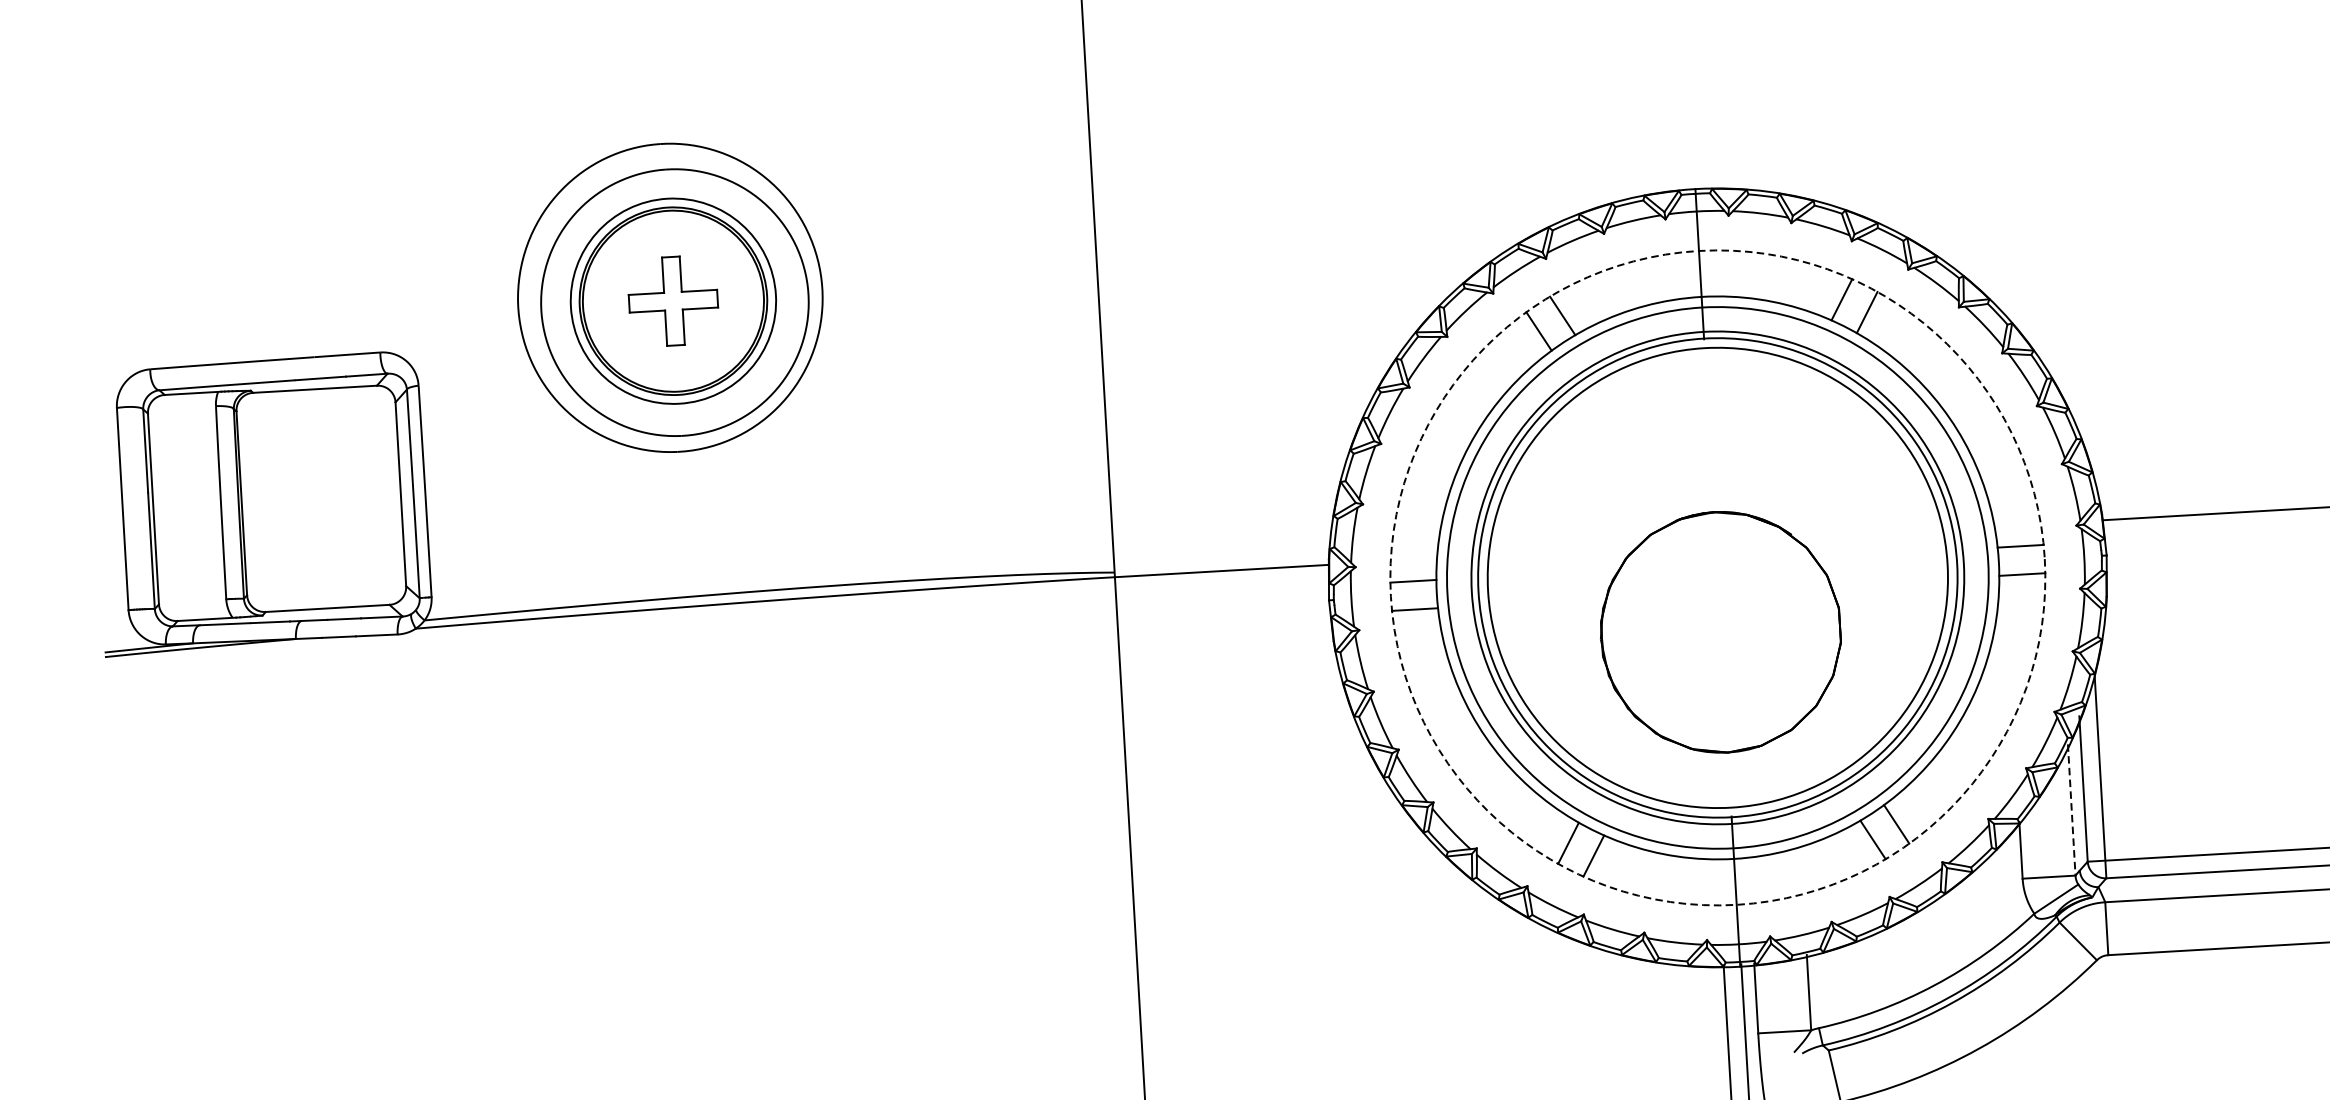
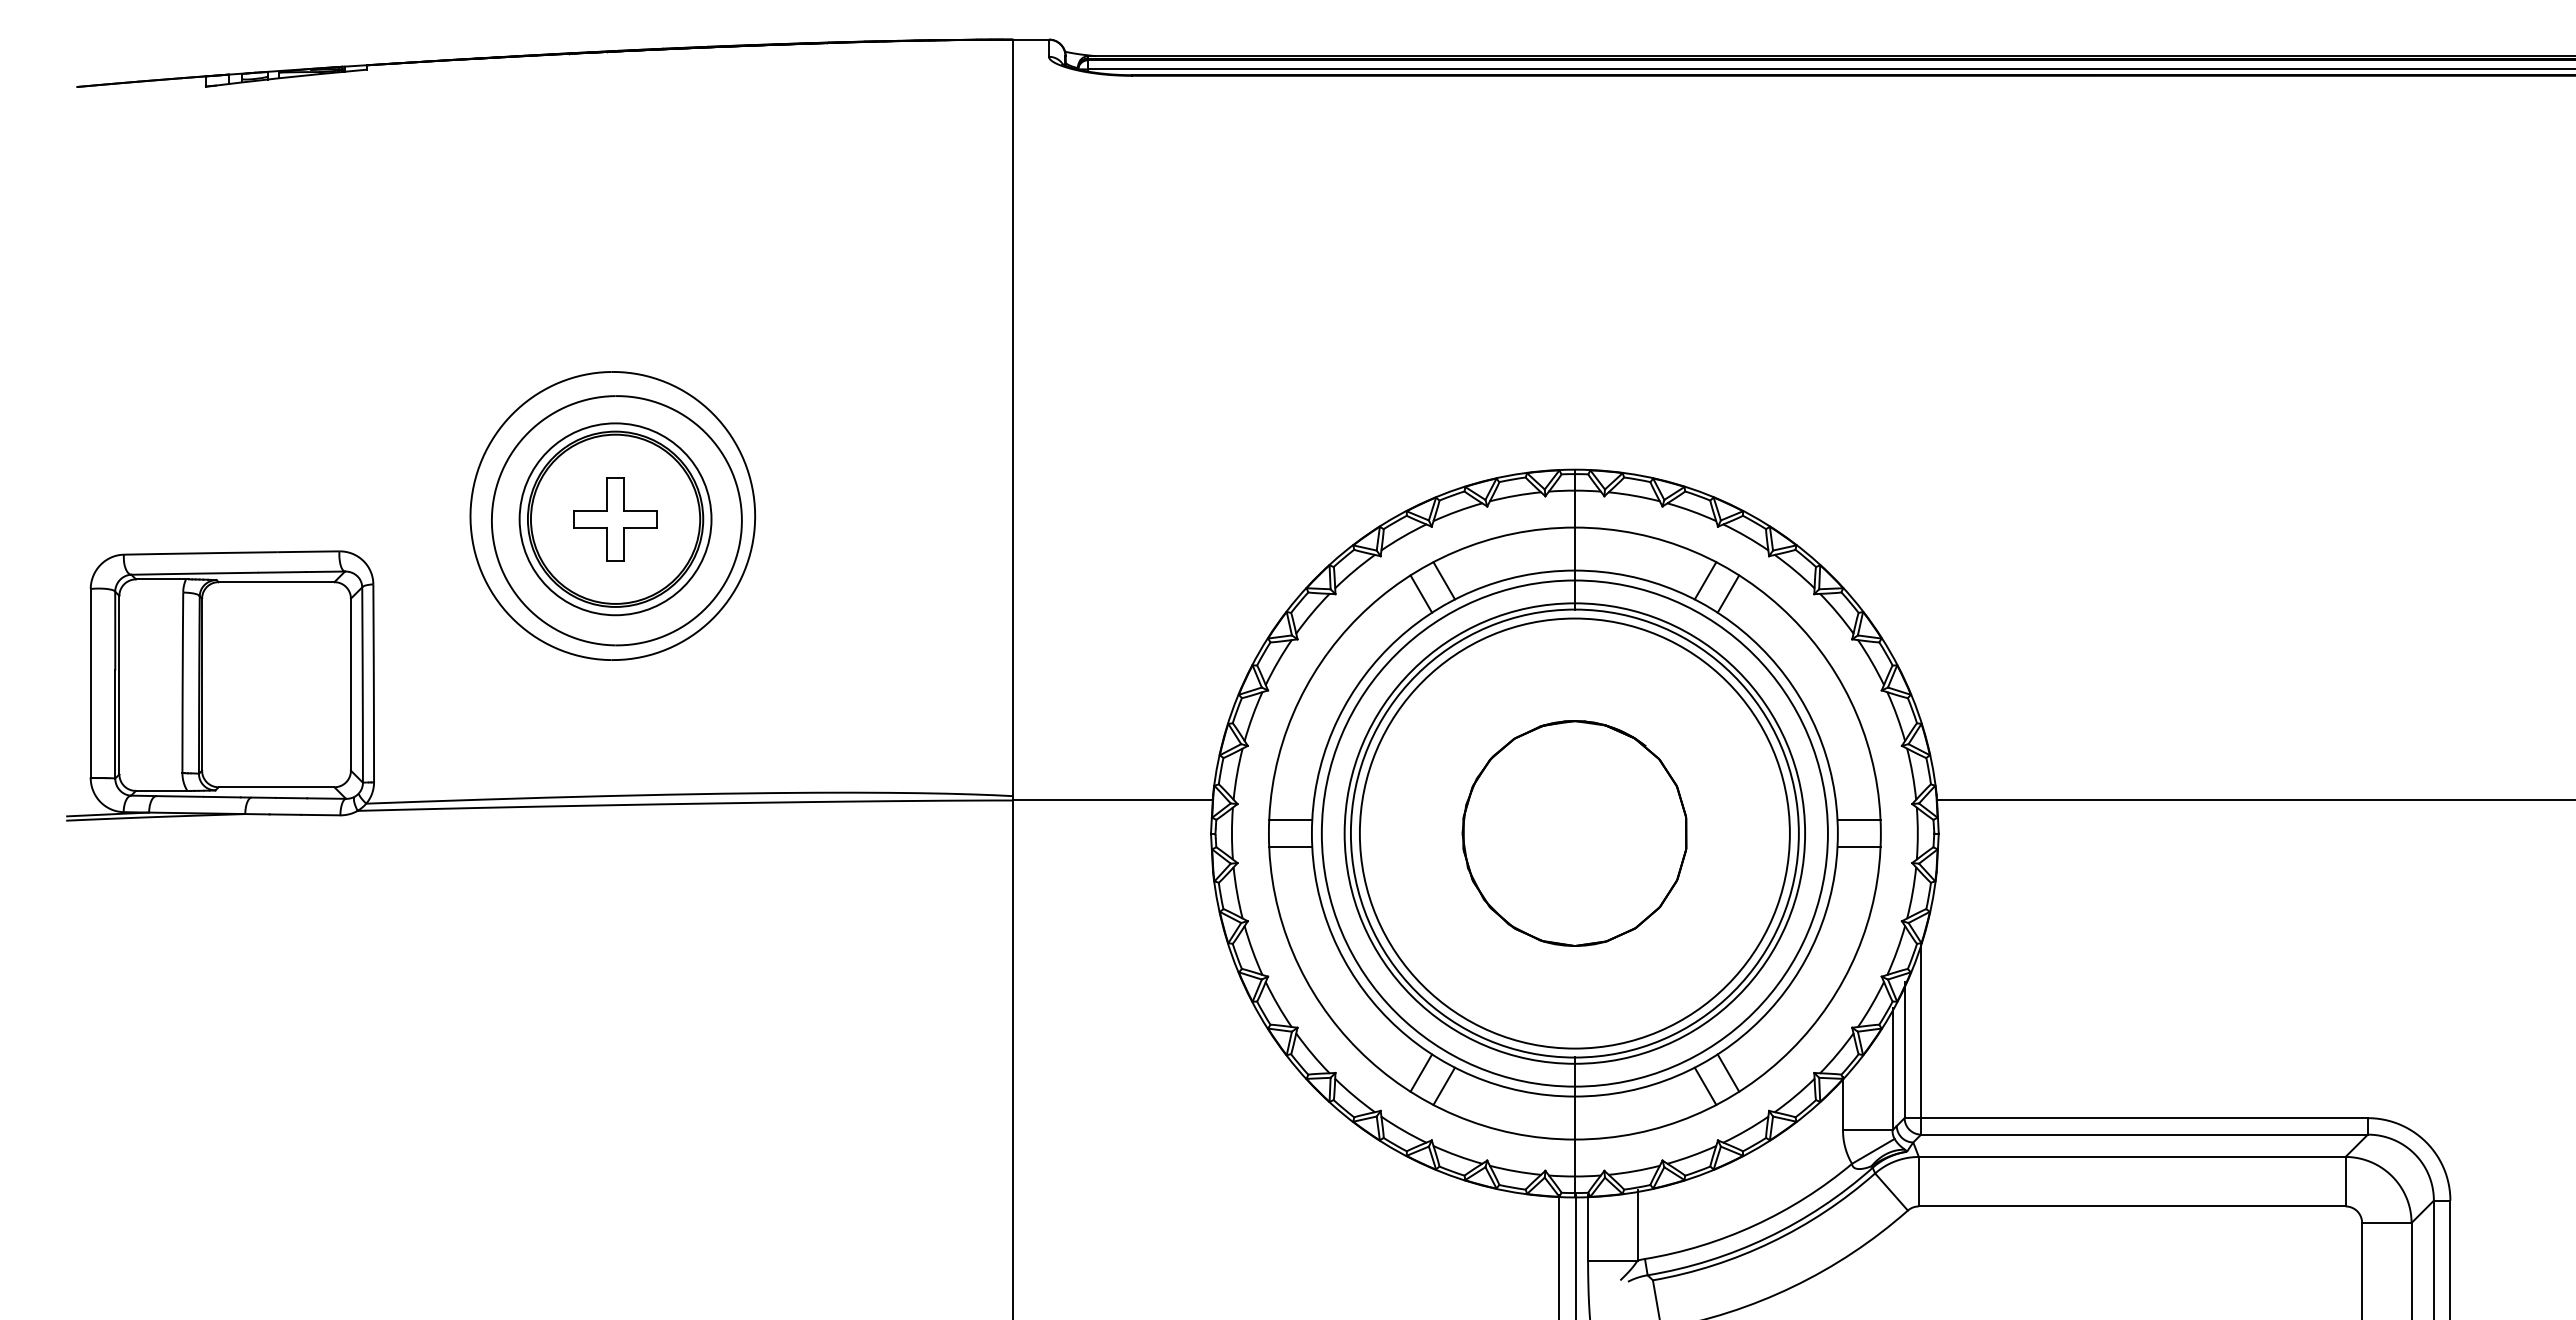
circle: (1717, 577) -> (1574, 833), dashed -> solid
part: (1720, 632) -> (1574, 833), moved
line: (2071, 810) -> (1892, 1069), dashed -> solid

